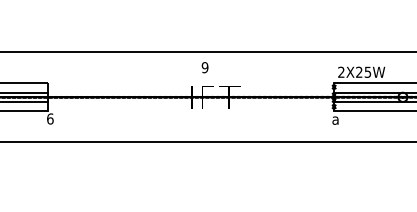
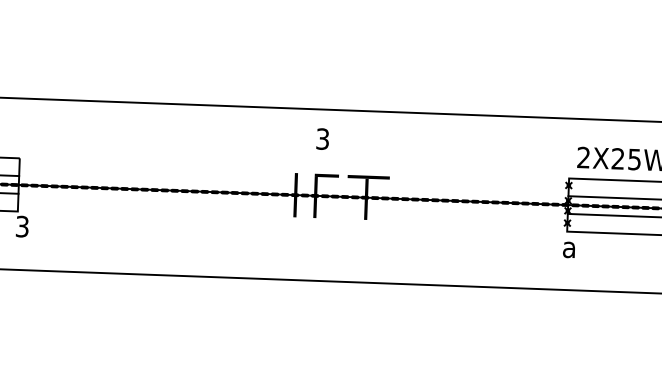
text: (204, 67) -> (321, 138), 9 -> 3
text: (50, 118) -> (22, 225), 6 -> 3

